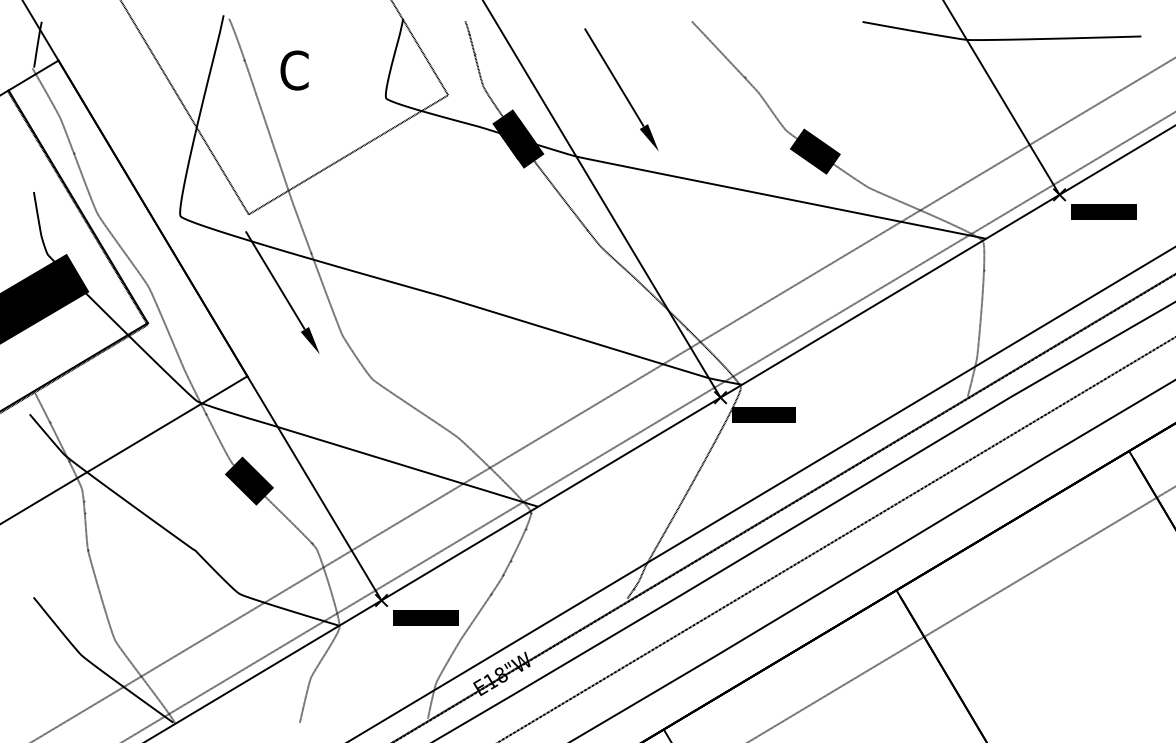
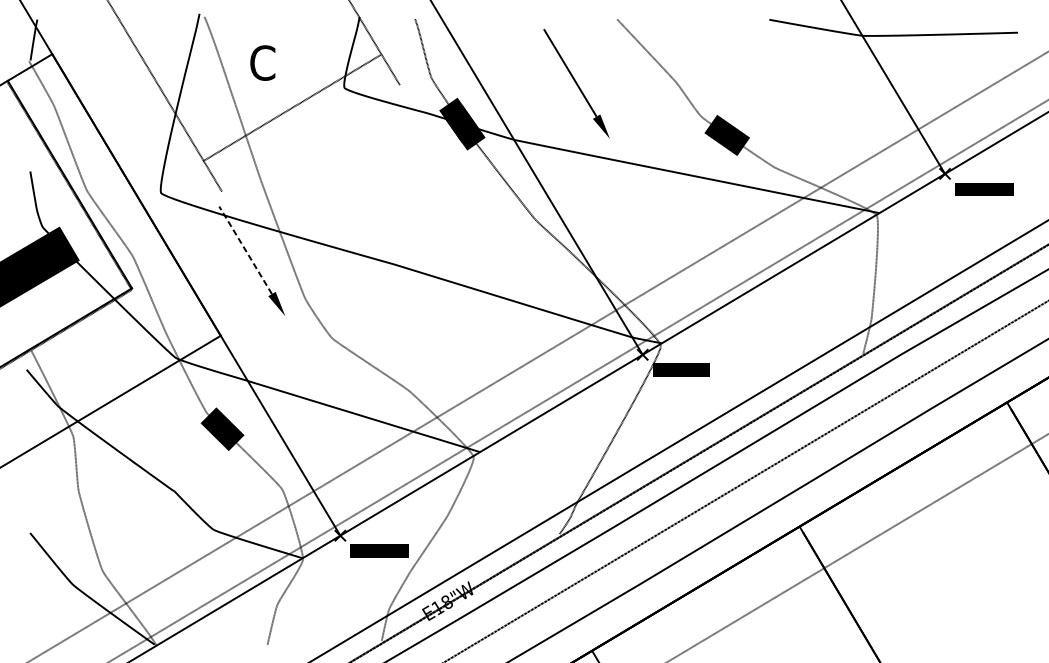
part: (621, 89) -> (576, 83), moved
line: (348, 154) -> (292, 107), moved
line: (275, 280) -> (245, 250), solid -> dashed

